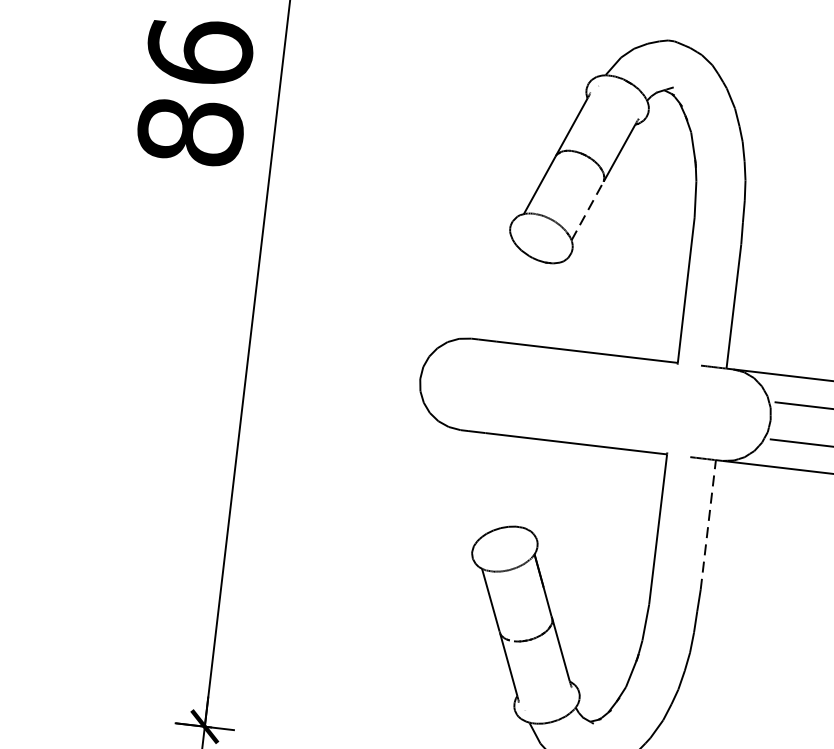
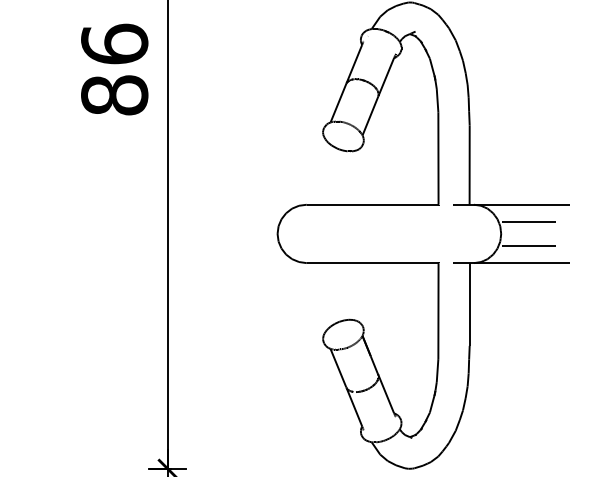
line: (587, 210) -> (370, 115), dashed -> solid
line: (708, 524) -> (469, 304), dashed -> solid

